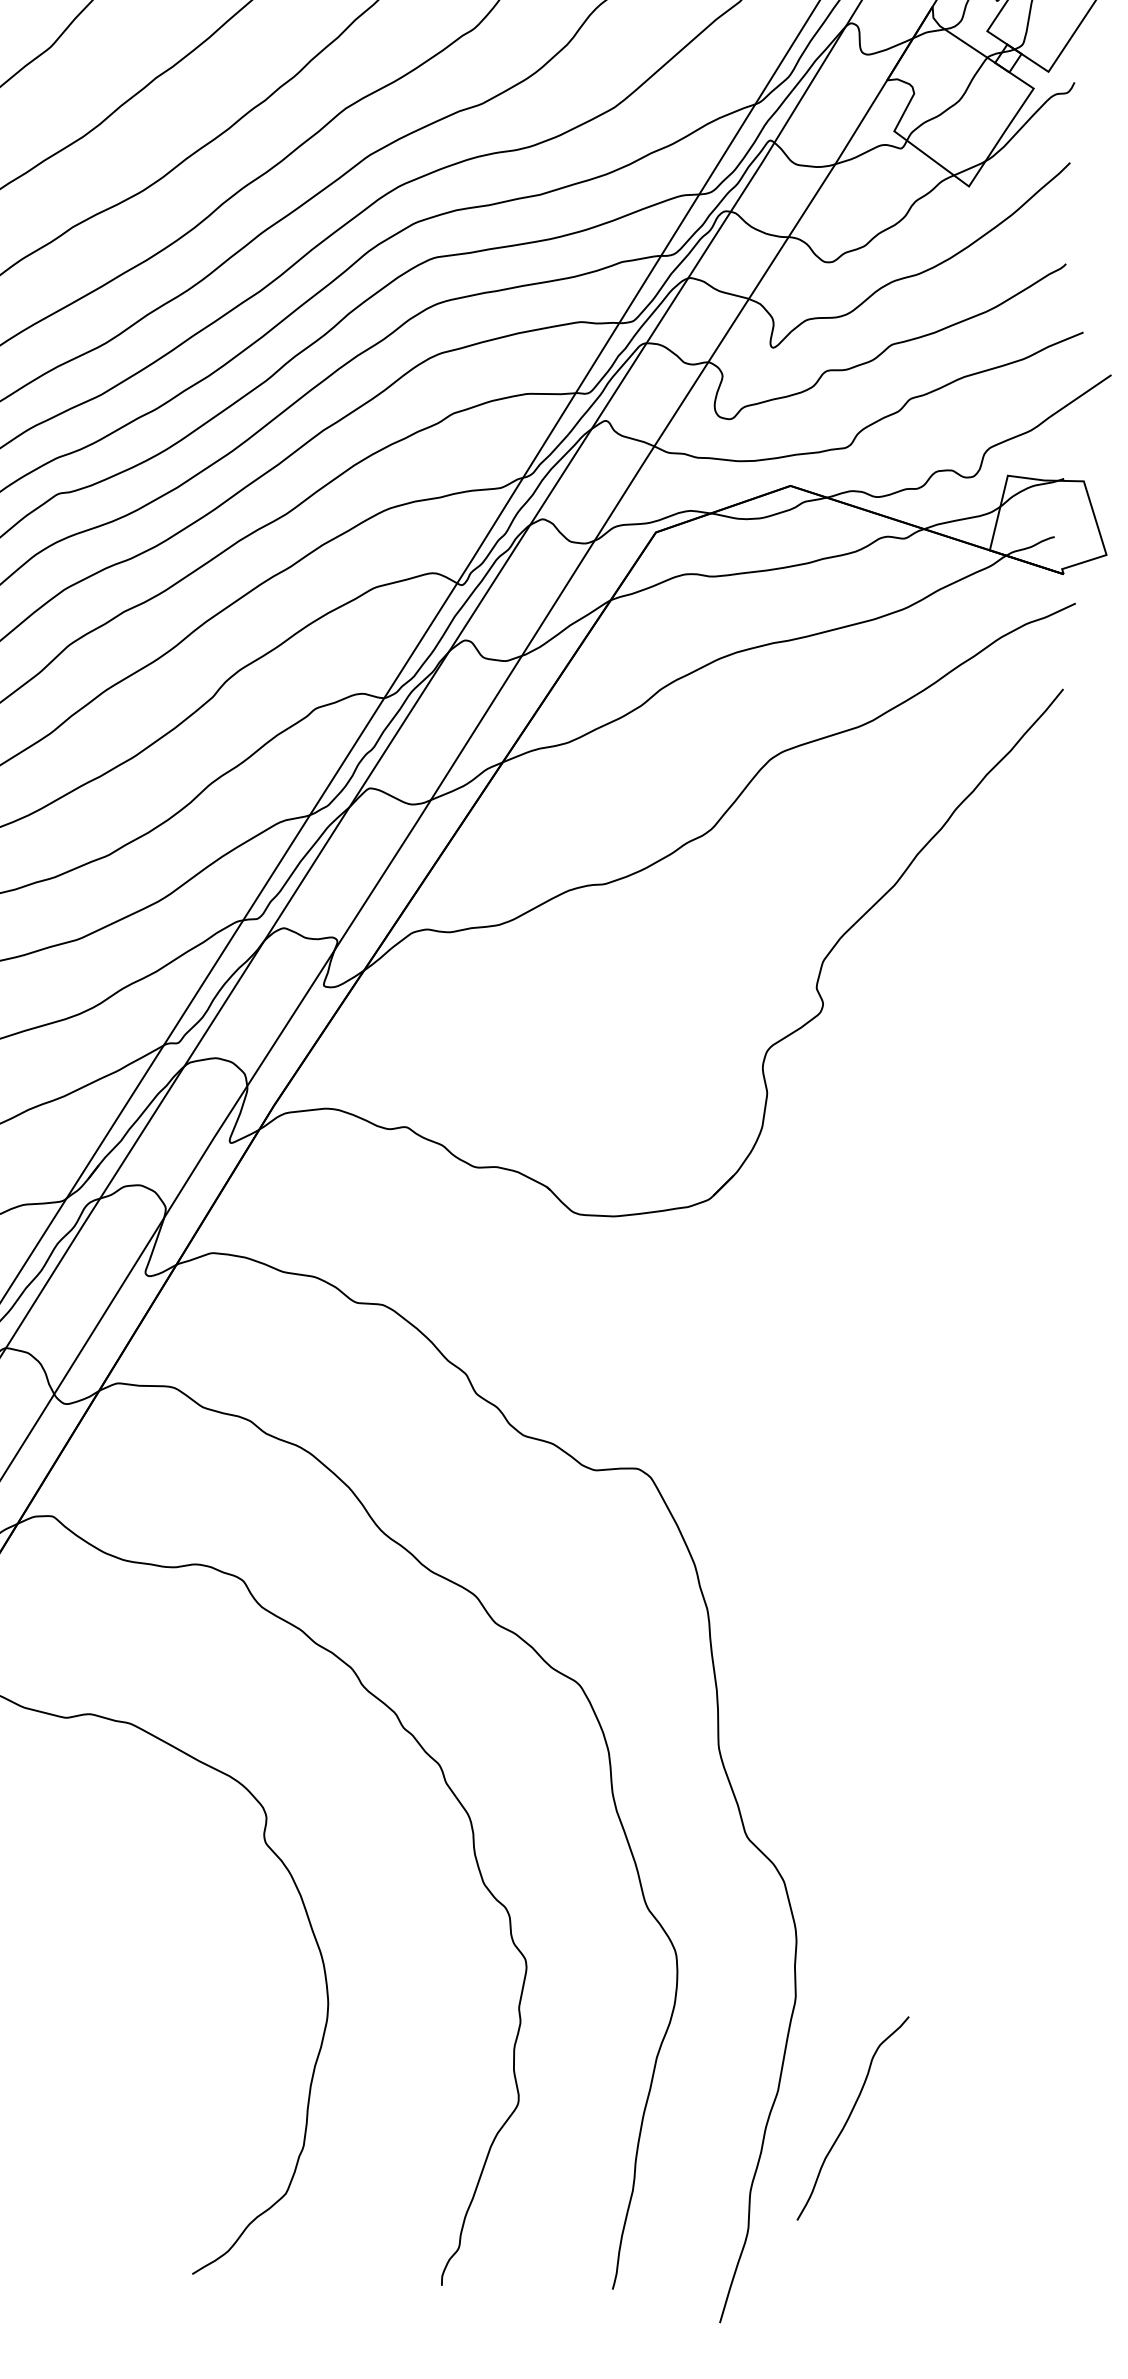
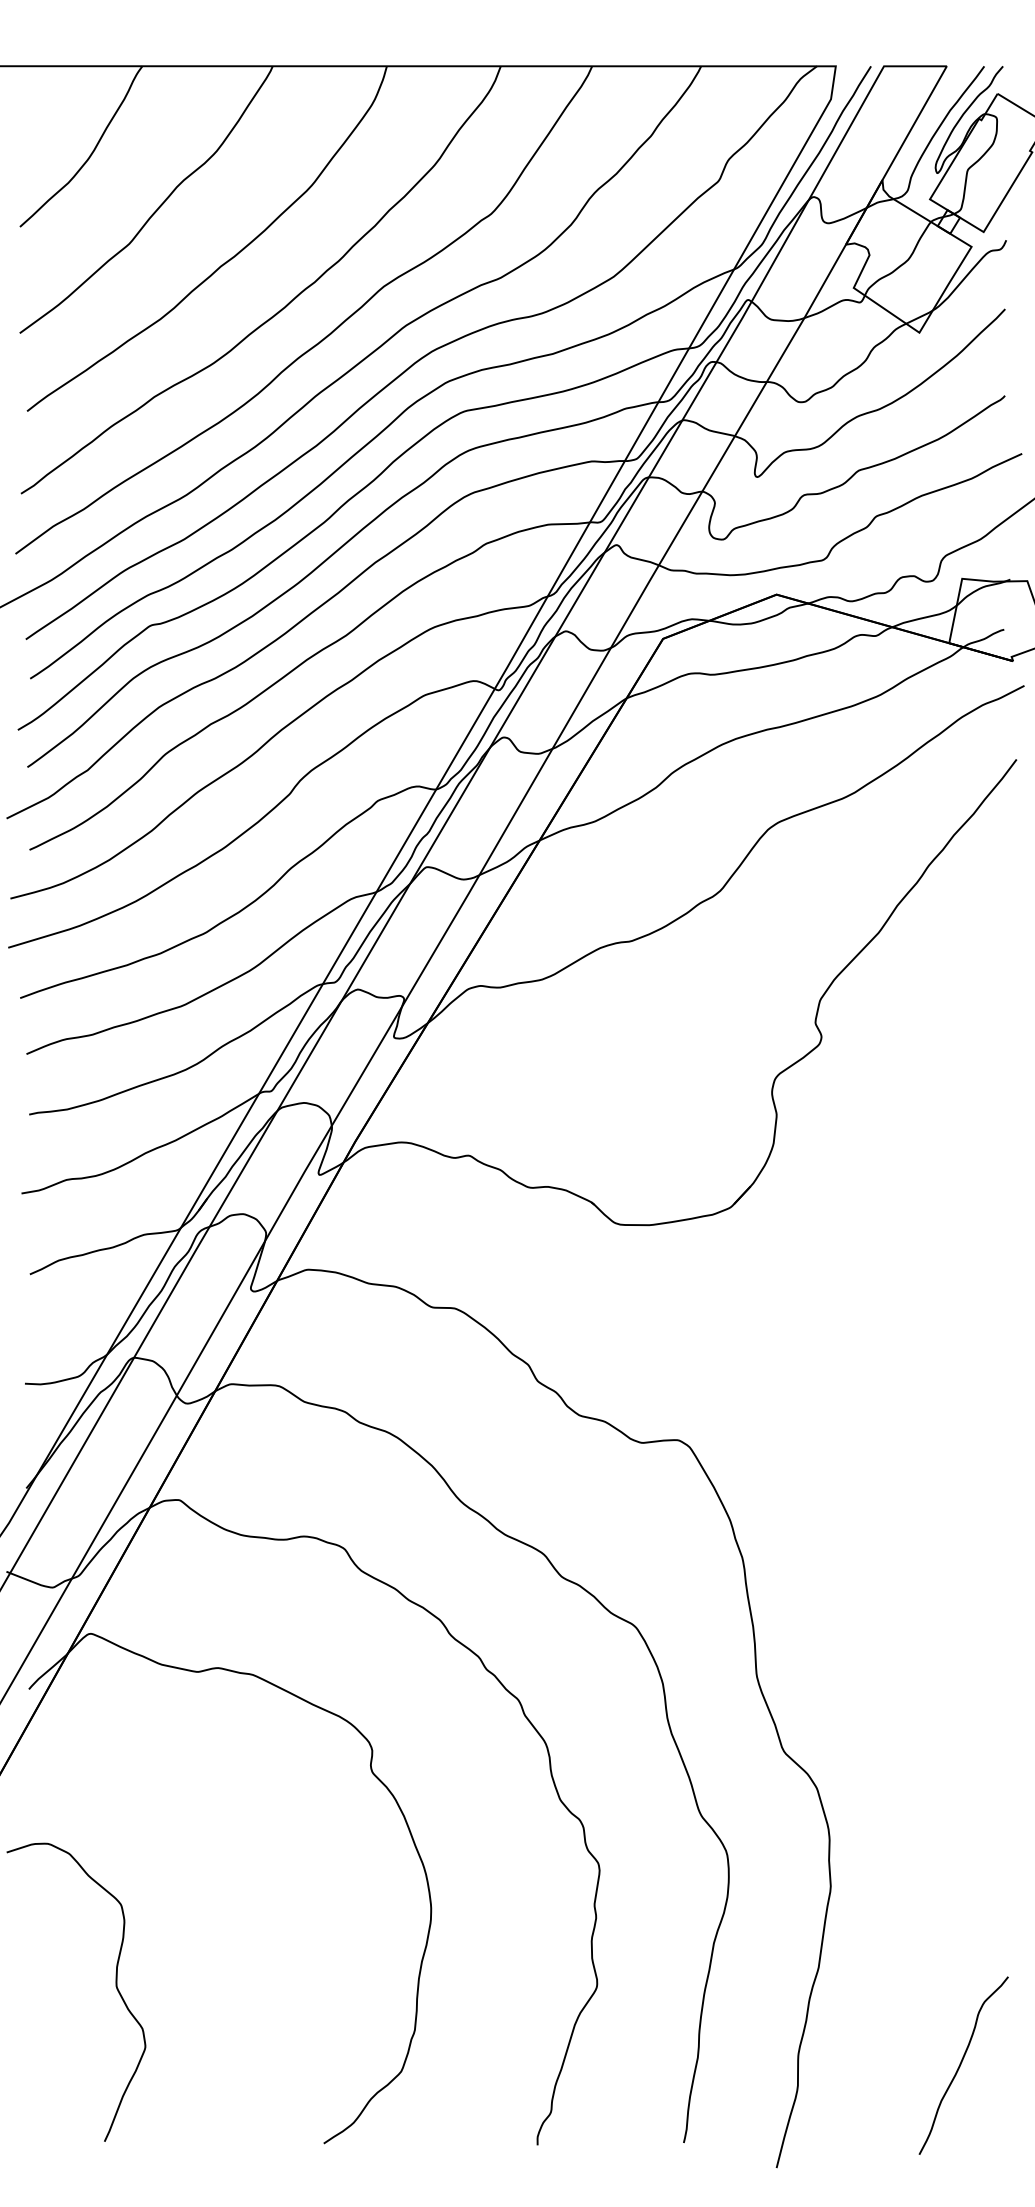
curve: (850, 2116) -> (961, 2064), moved

